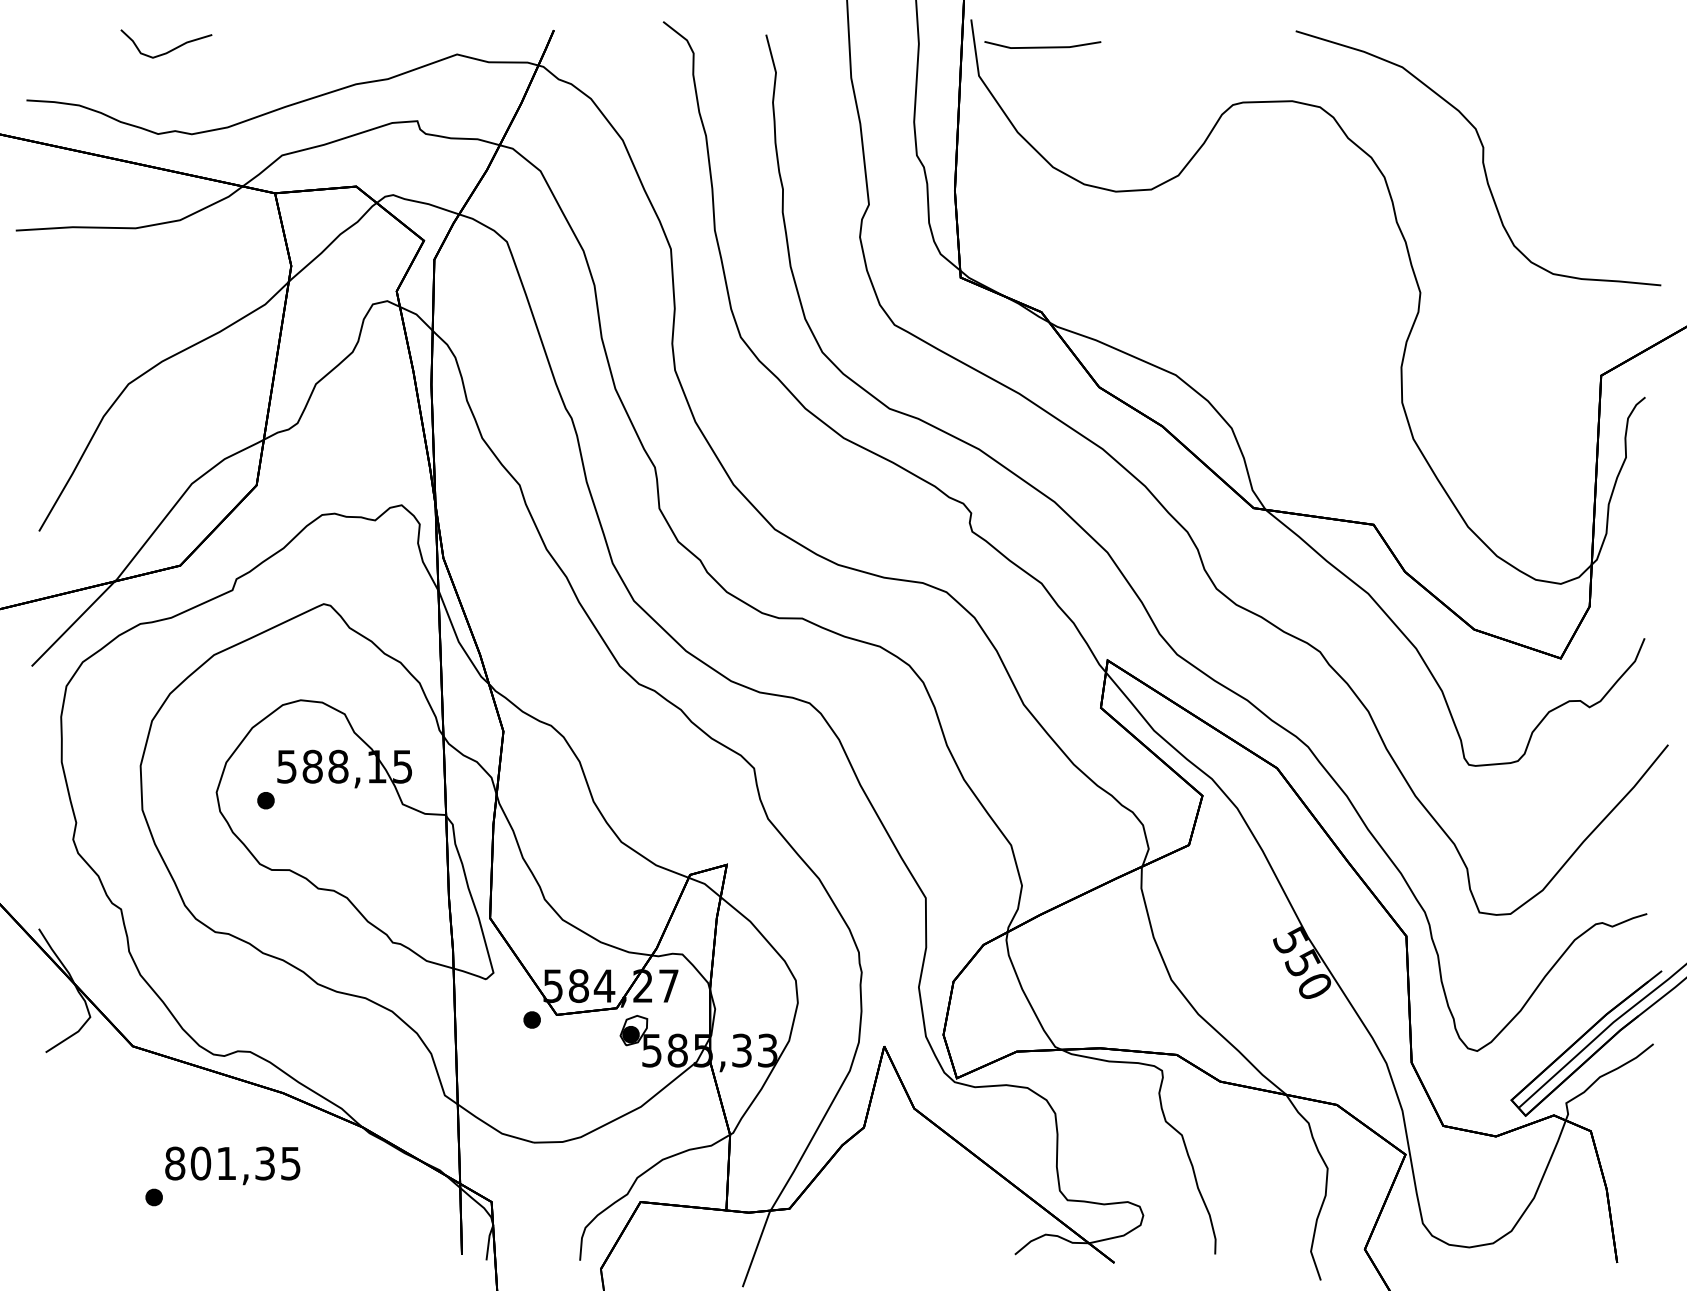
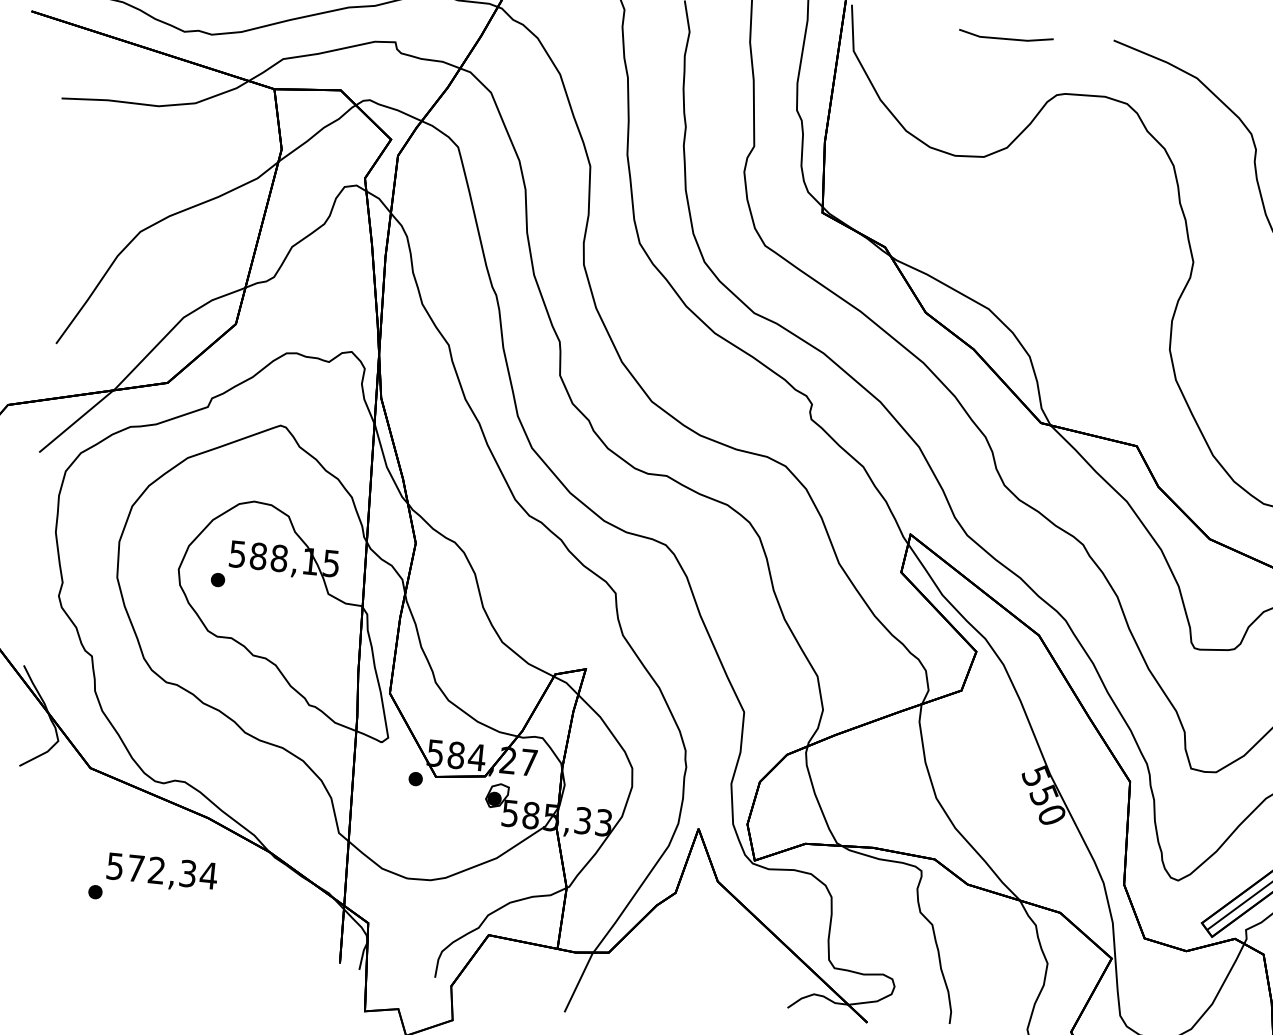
line: (1042, 46) -> (1005, 38), moved
text: (233, 1163) -> (162, 871), 801,35 -> 572,34

